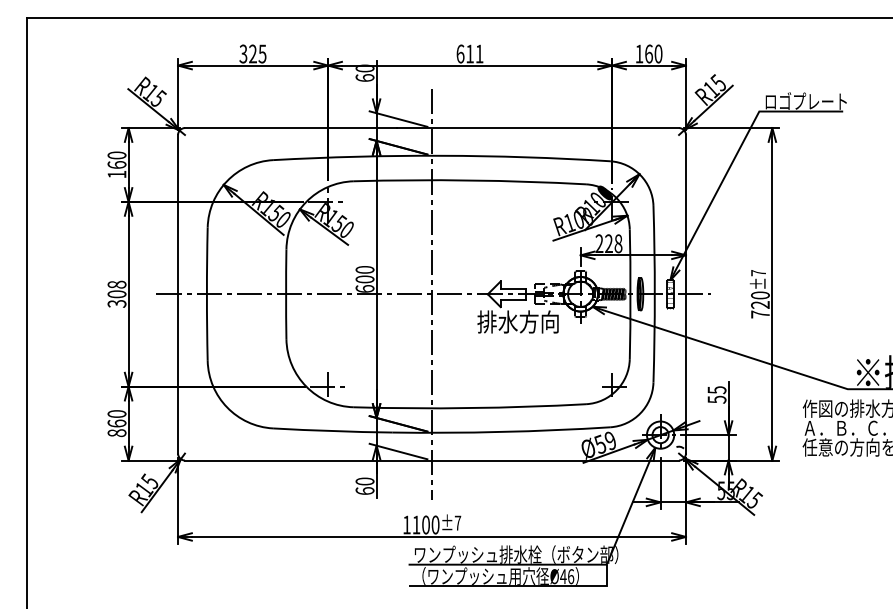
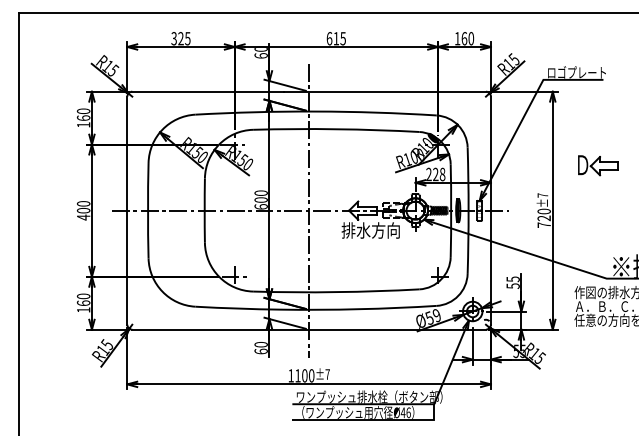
text: (479, 53) -> (343, 38), 611 -> 615
part: (835, 230) -> (597, 165), added
text: (116, 294) -> (83, 210), 308 -> 400
text: (116, 433) -> (83, 310), 860 -> 160

